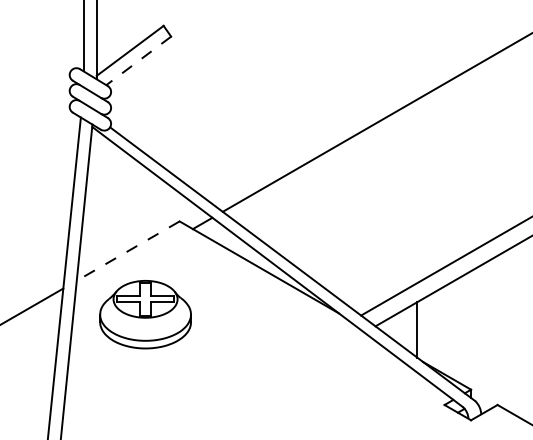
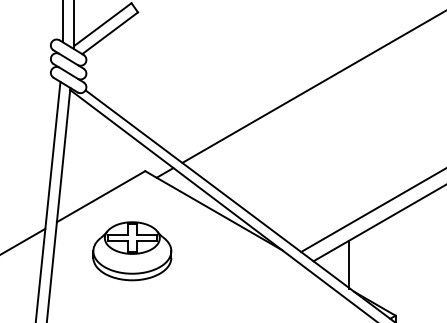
line: (138, 60) -> (109, 32), dashed -> solid
line: (127, 251) -> (100, 197), dashed -> solid
part: (145, 314) -> (132, 251), moved

